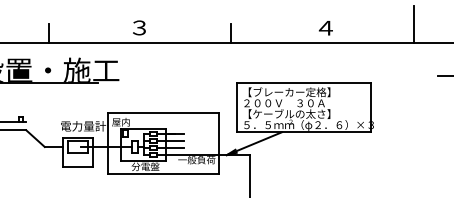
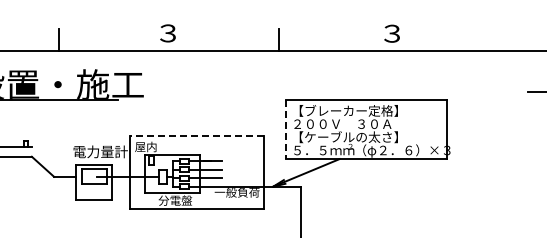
line: (413, 24) -> (498, 29), removed
text: (325, 28) -> (392, 33), ４ -> ３
line: (236, 107) -> (285, 129), solid -> dashed
line: (163, 113) -> (196, 136), solid -> dashed

